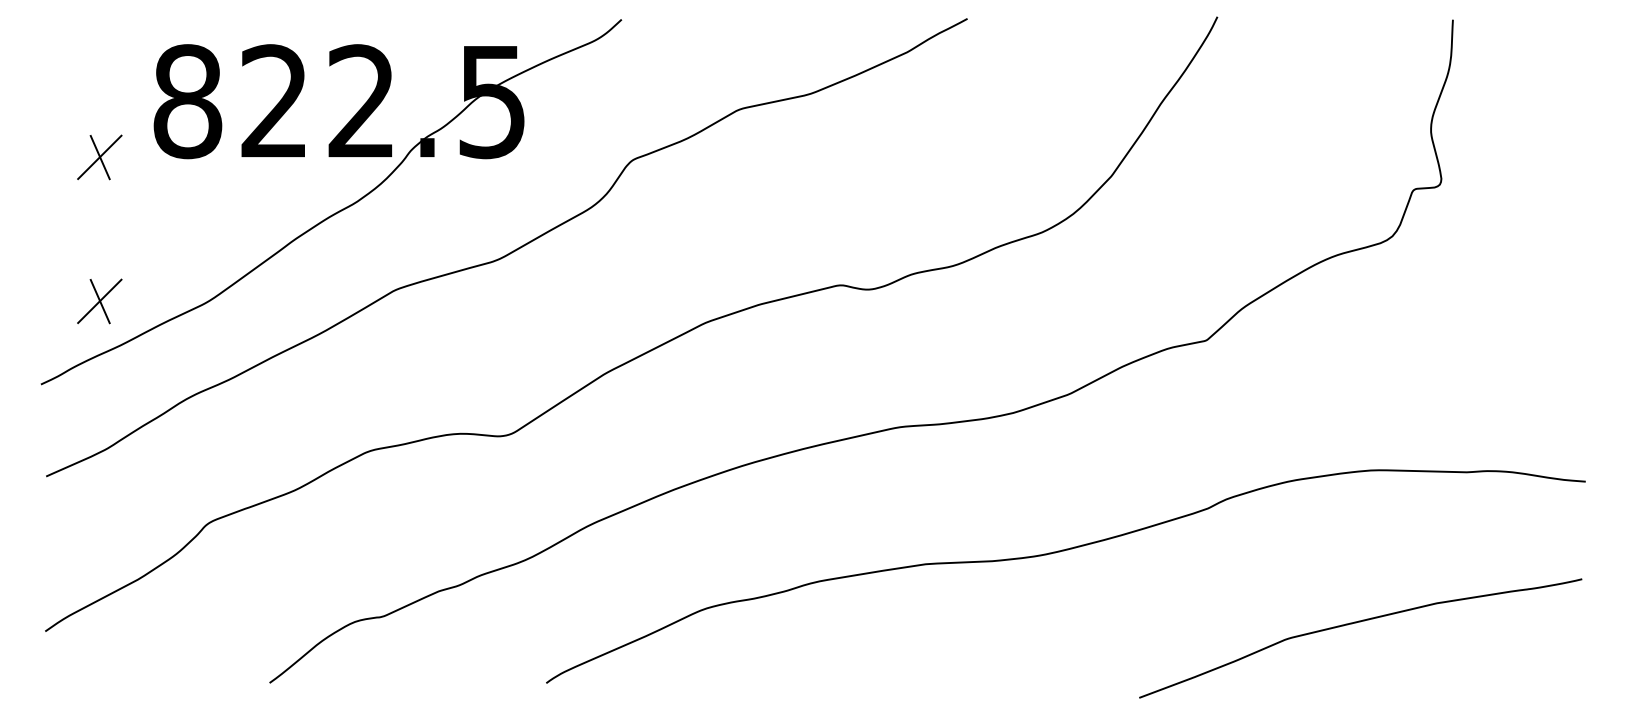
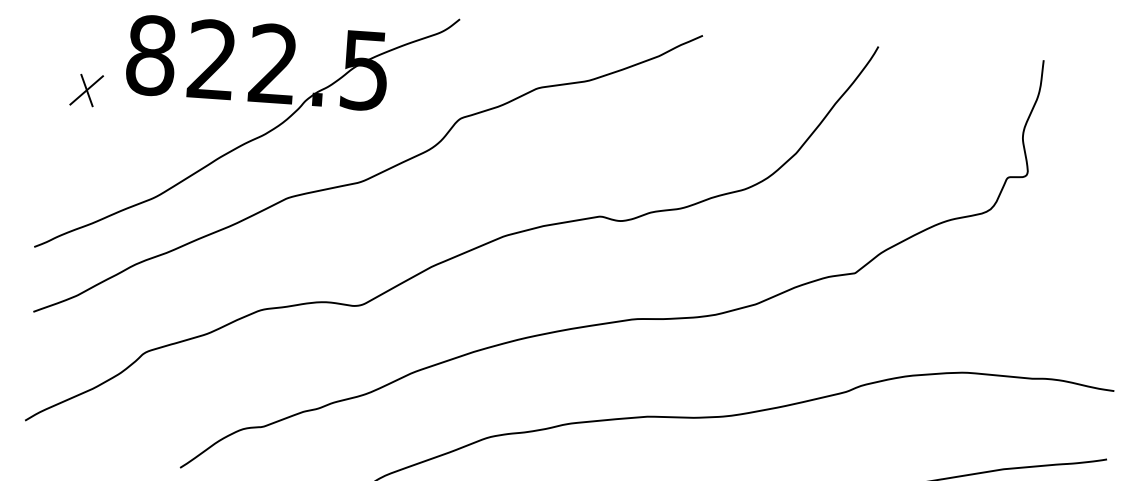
part: (99, 301) -> (79, 191), removed

